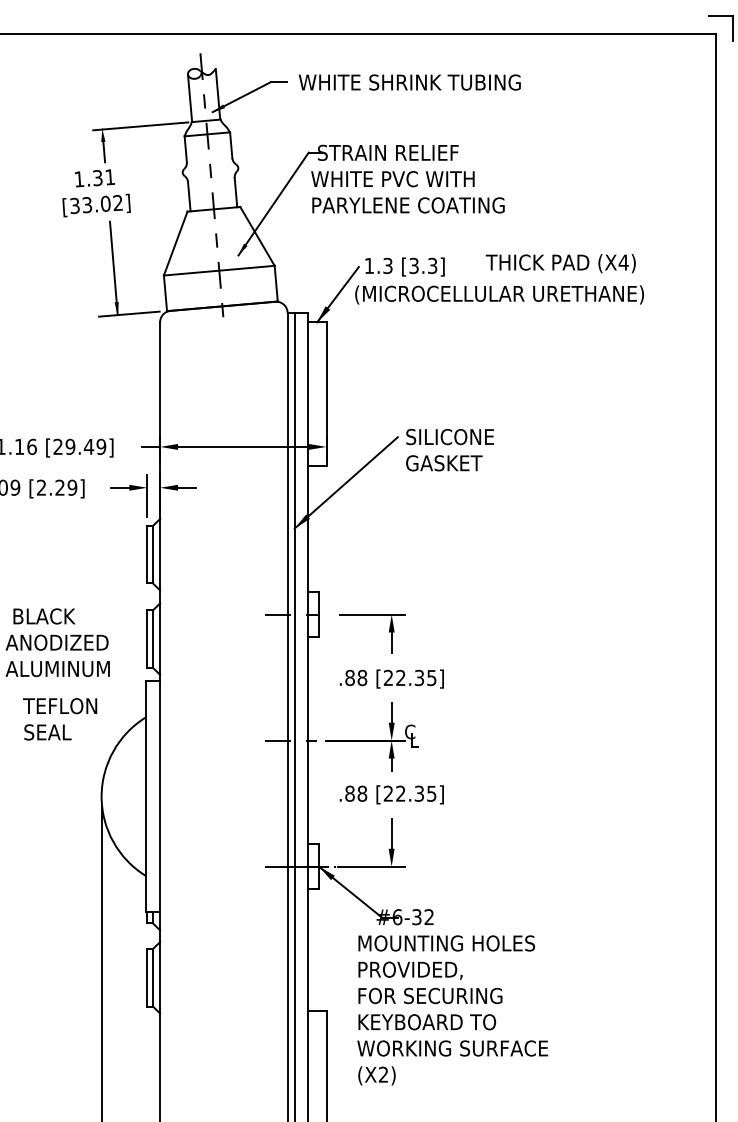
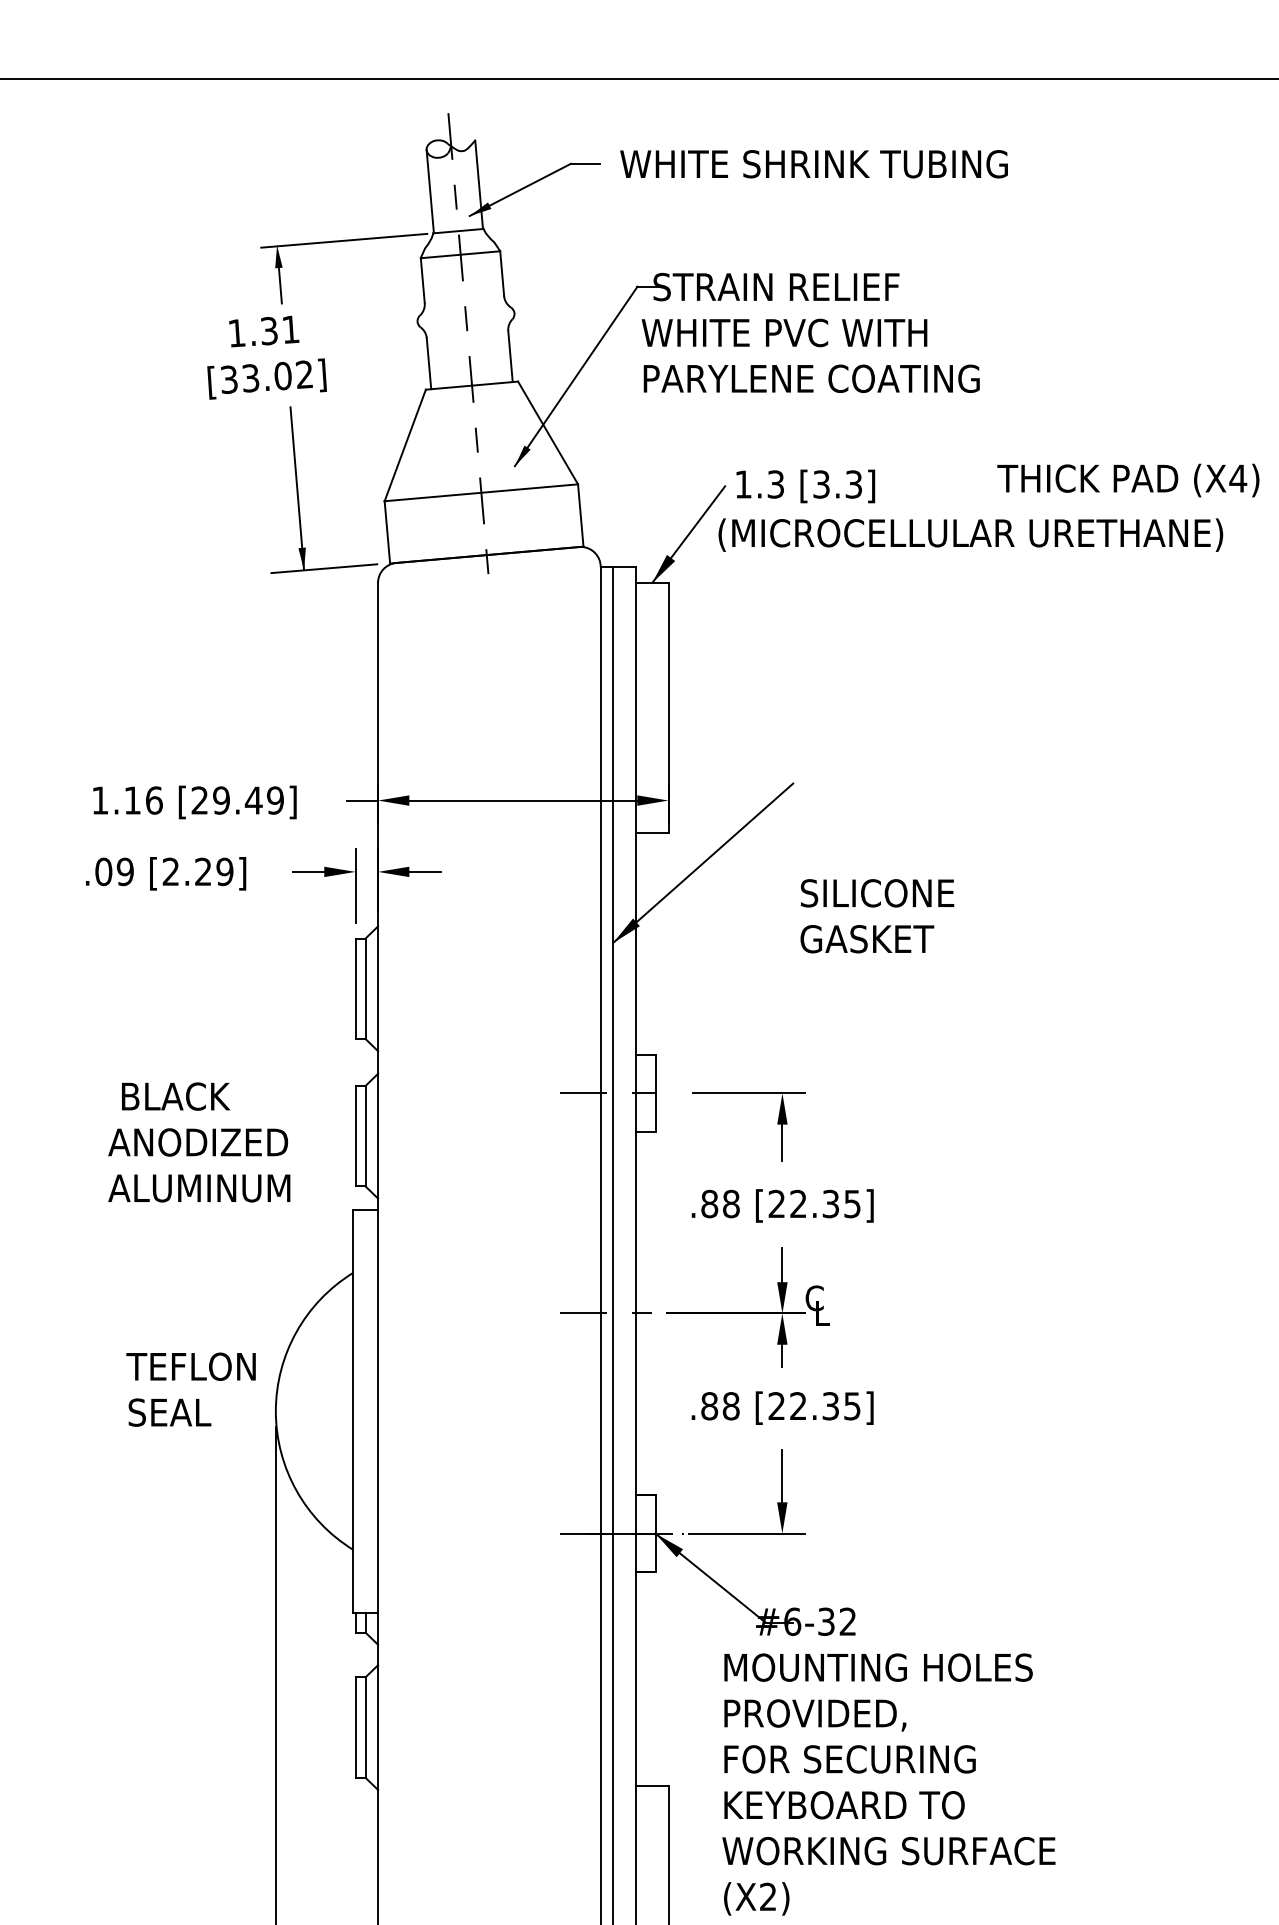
text: (560, 263) -> (1127, 480), moved
text: (449, 450) -> (876, 916), moved
text: (60, 719) -> (191, 1390), moved

